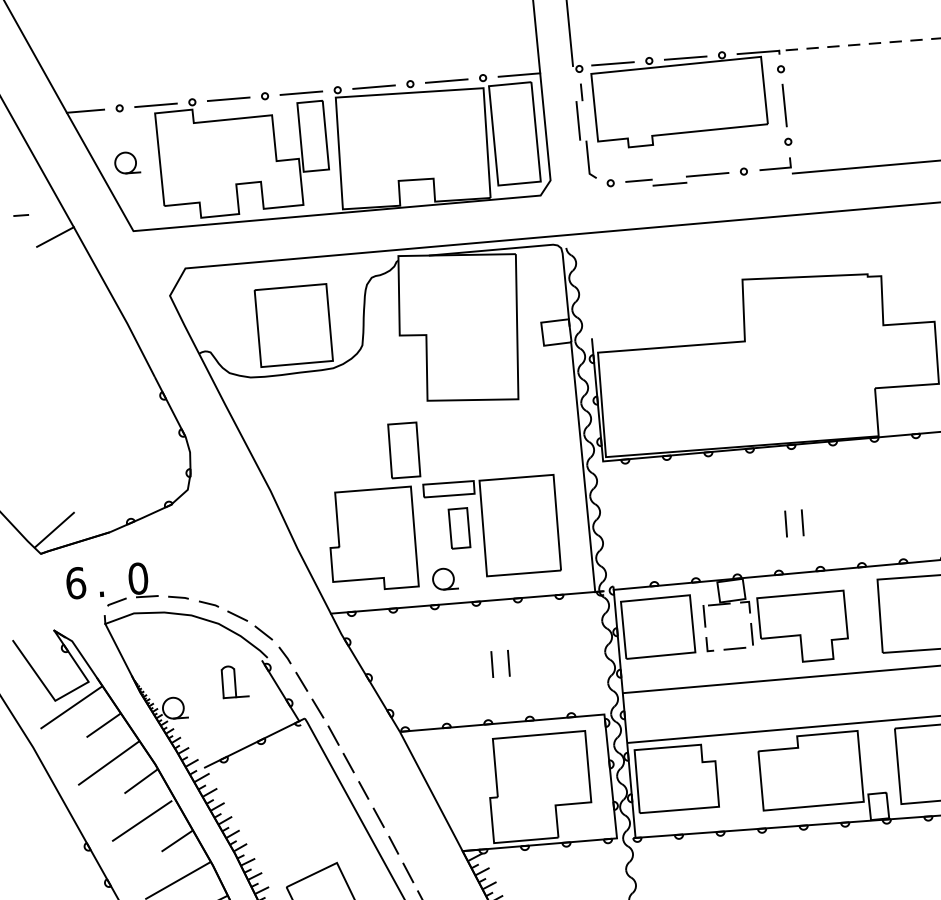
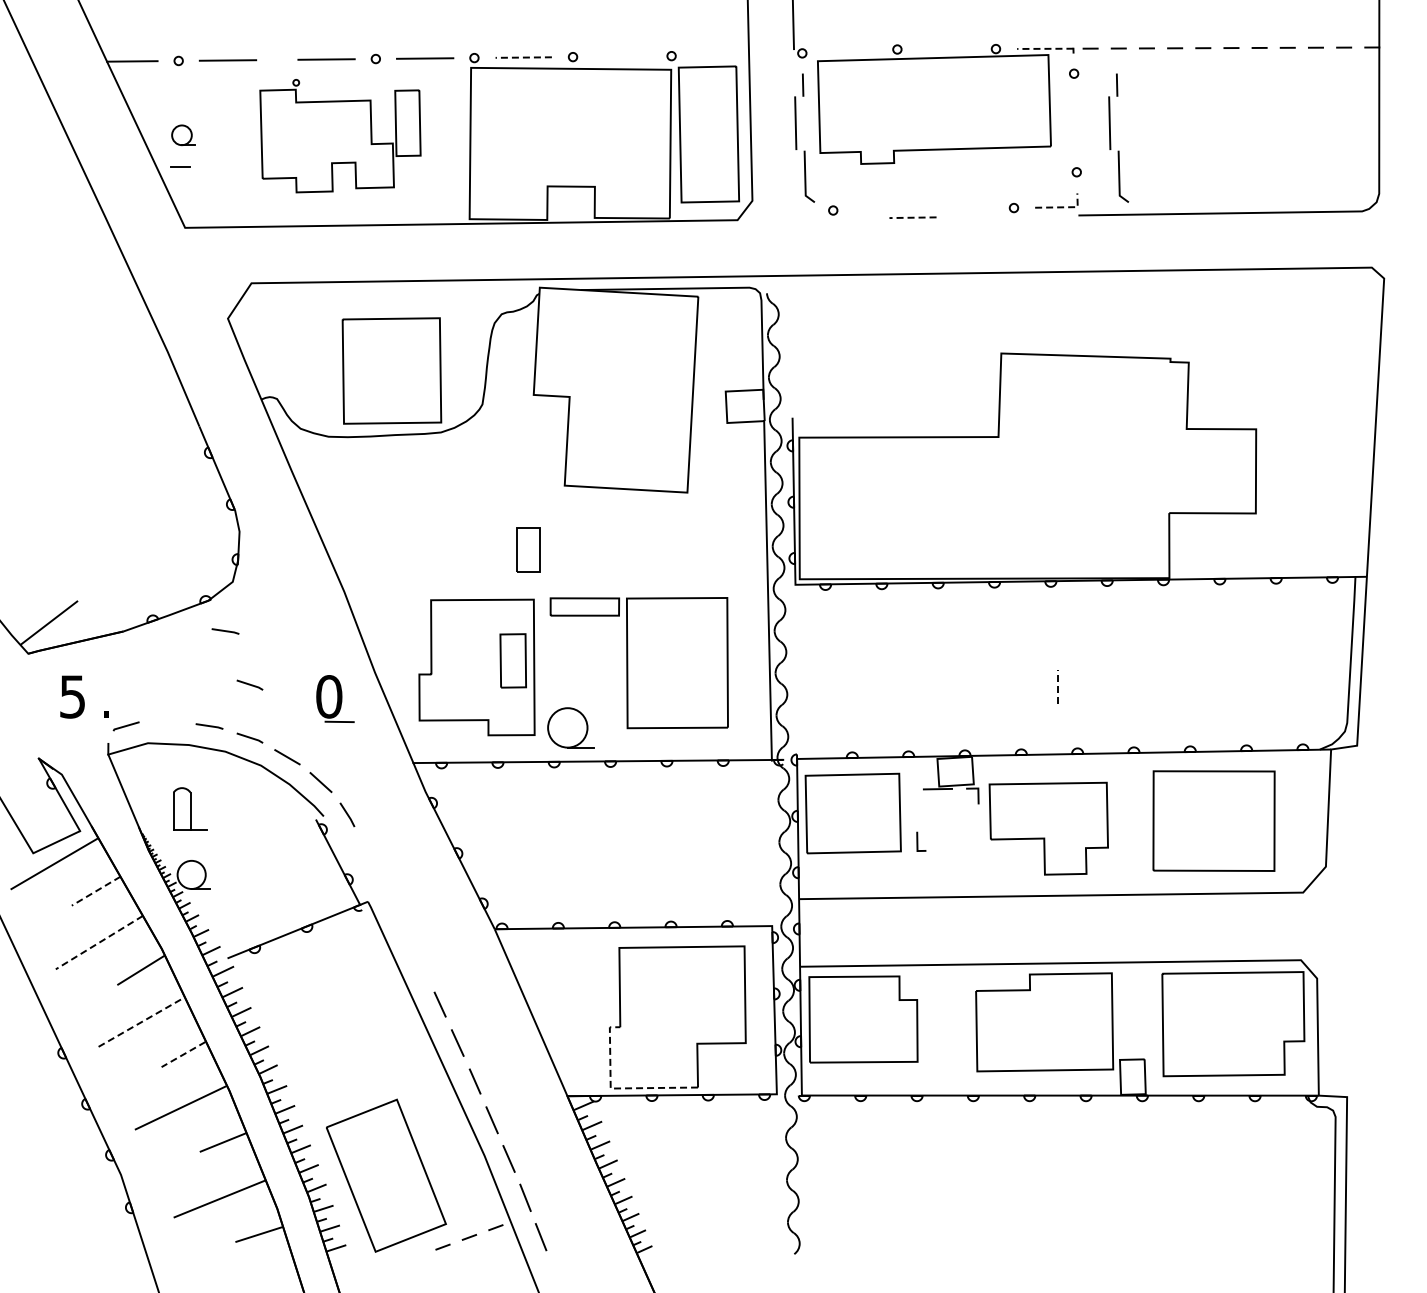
line: (757, 52) -> (1044, 48), solid -> dashed
line: (685, 58) -> (946, 49), removed
line: (612, 63) -> (847, 49), removed
line: (519, 74) -> (720, 55), removed
line: (446, 81) -> (622, 56), removed
line: (373, 87) -> (523, 57), solid -> dashed
line: (784, 105) -> (1075, 122), removed
part: (812, 116) -> (1111, 140), added
part: (243, 154) -> (340, 135), size x0.7
part: (127, 163) -> (183, 135), size x0.7
line: (780, 168) -> (1063, 207), solid -> dashed
line: (707, 174) -> (964, 208), removed
line: (638, 180) -> (871, 209), removed
line: (670, 184) -> (913, 217), solid -> dashed
line: (21, 215) -> (180, 166), moved
line: (55, 236) -> (79, 227), removed
part: (404, 450) -> (528, 550), size x0.6
line: (802, 522) -> (1058, 687), solid -> dashed
line: (785, 524) -> (1035, 687), removed
line: (185, 526) -> (225, 631), added
part: (458, 528) -> (512, 660), moved
line: (205, 564) -> (249, 684), added
part: (444, 578) -> (570, 727), size x1.4
part: (143, 579) -> (335, 698), moved
text: (76, 582) -> (73, 696), 6 -> 5
line: (704, 616) -> (916, 803), removed
line: (751, 634) -> (978, 832), removed
line: (734, 648) -> (954, 850), removed
line: (508, 663) -> (648, 847), removed
line: (491, 664) -> (625, 847), removed
part: (235, 681) -> (190, 808), moved
line: (301, 681) -> (367, 851), removed
line: (317, 708) -> (386, 889), removed
line: (103, 725) -> (95, 891), solid -> dashed
line: (333, 735) -> (404, 927), removed
line: (108, 763) -> (98, 942), solid -> dashed
line: (348, 763) -> (422, 966), removed
line: (142, 820) -> (138, 1023), solid -> dashed
line: (177, 841) -> (183, 1054), solid -> dashed
line: (498, 842) -> (616, 1088), solid -> dashed

